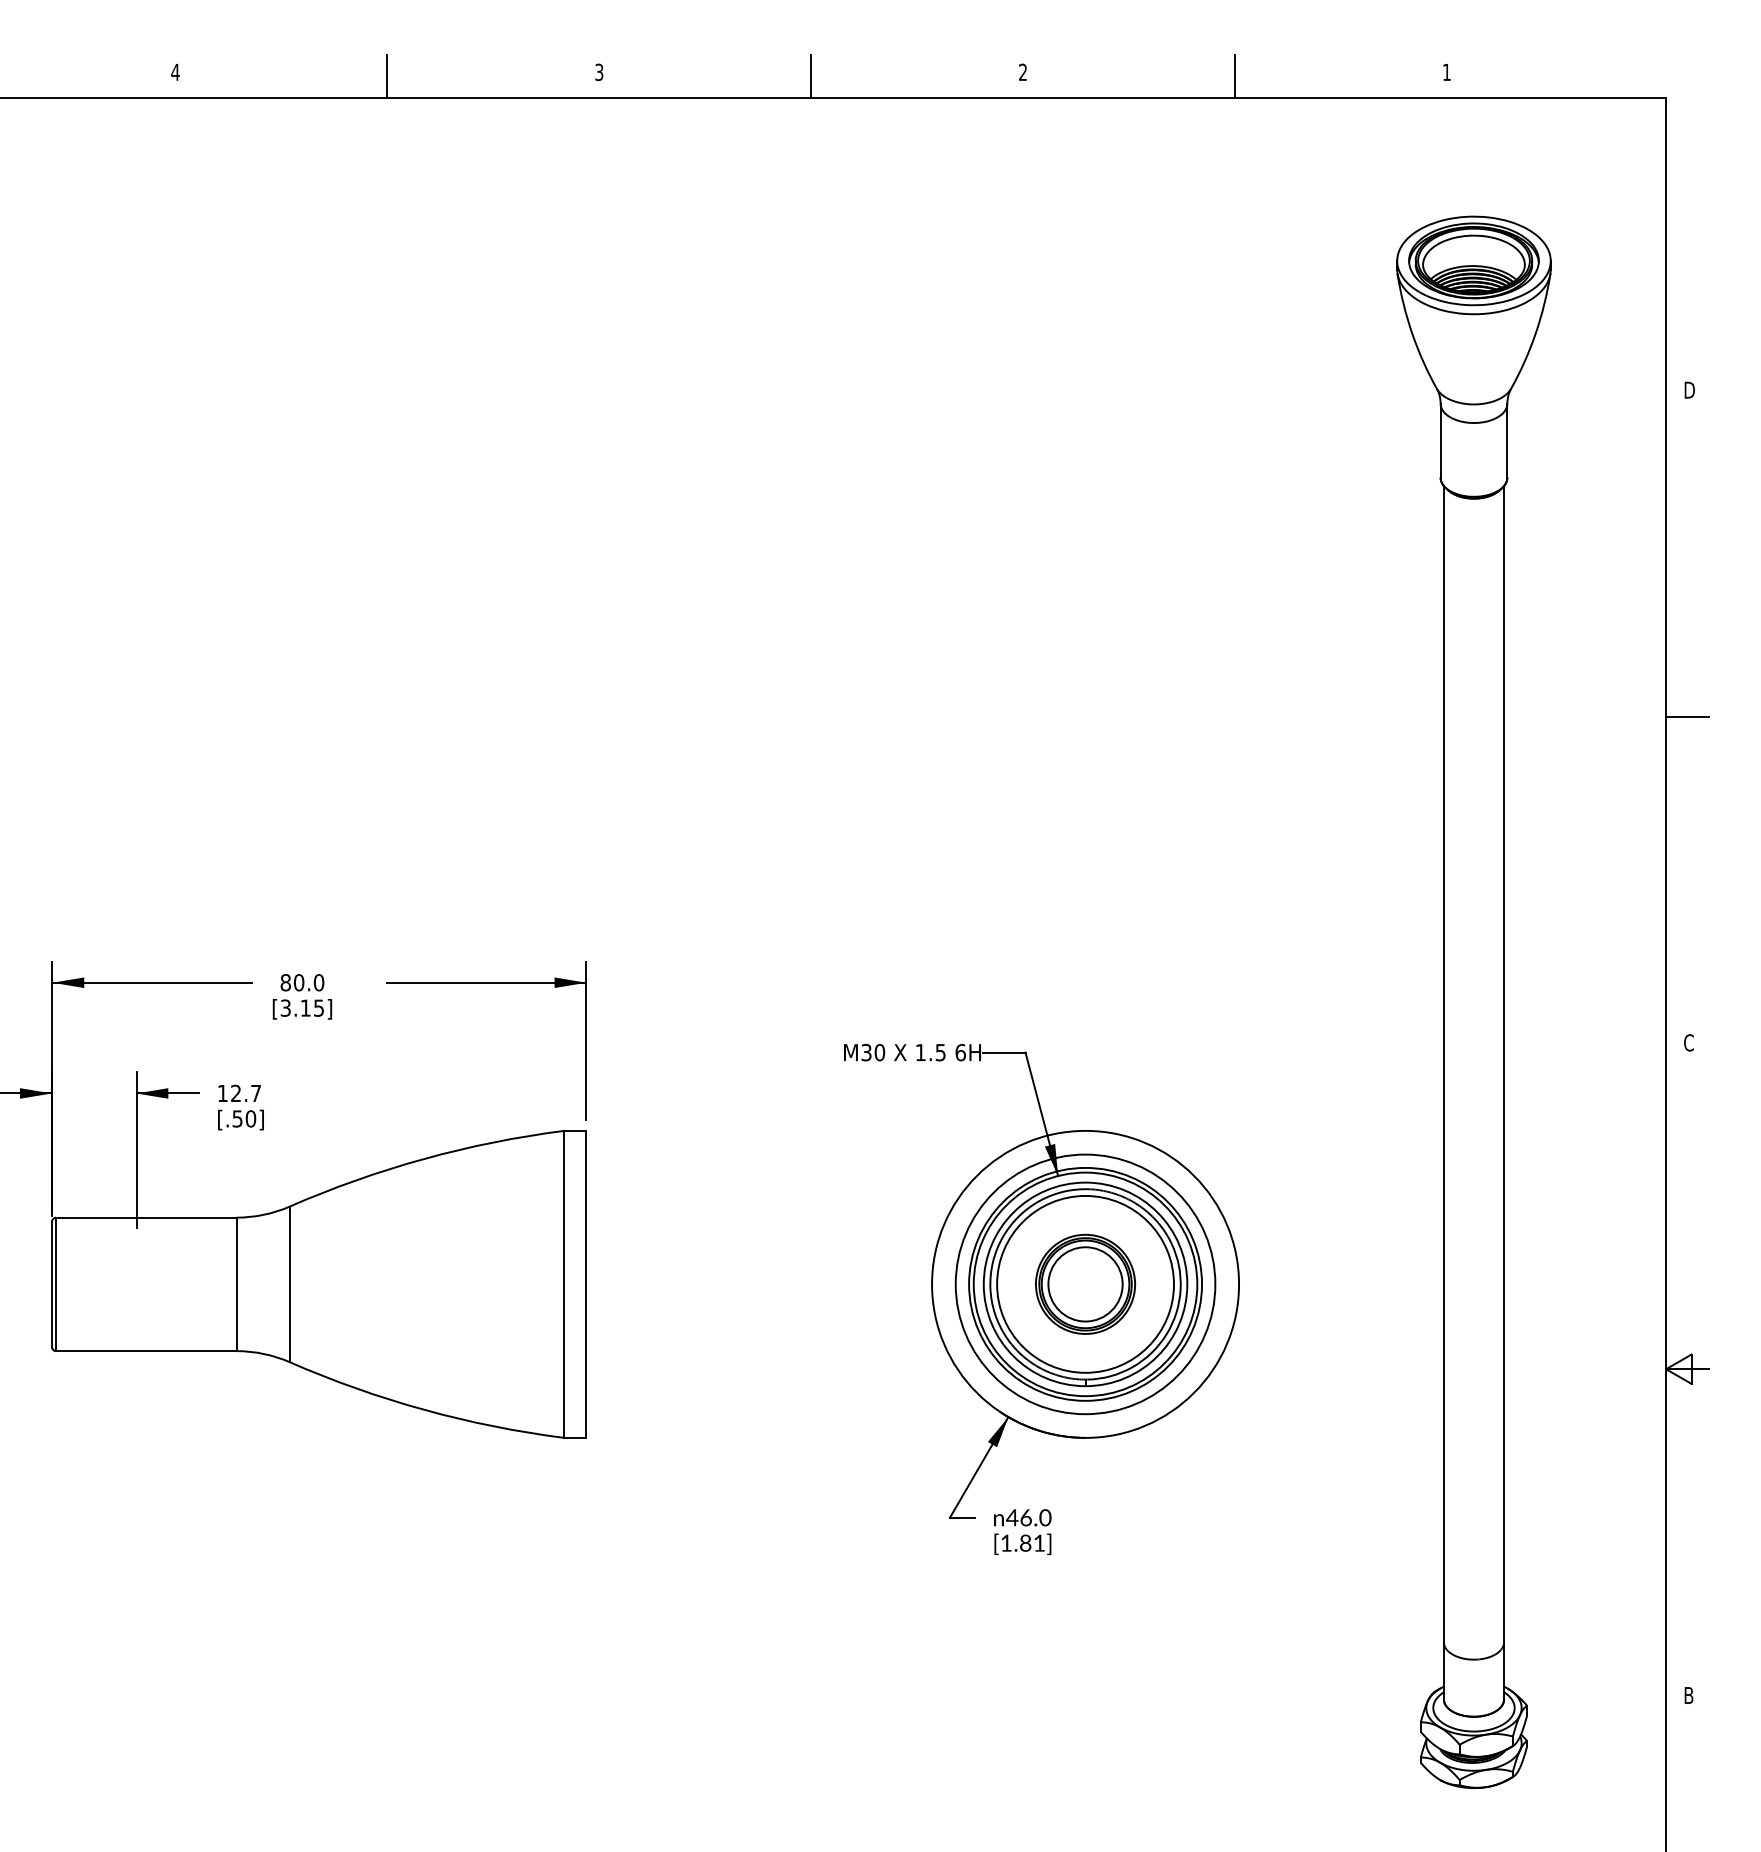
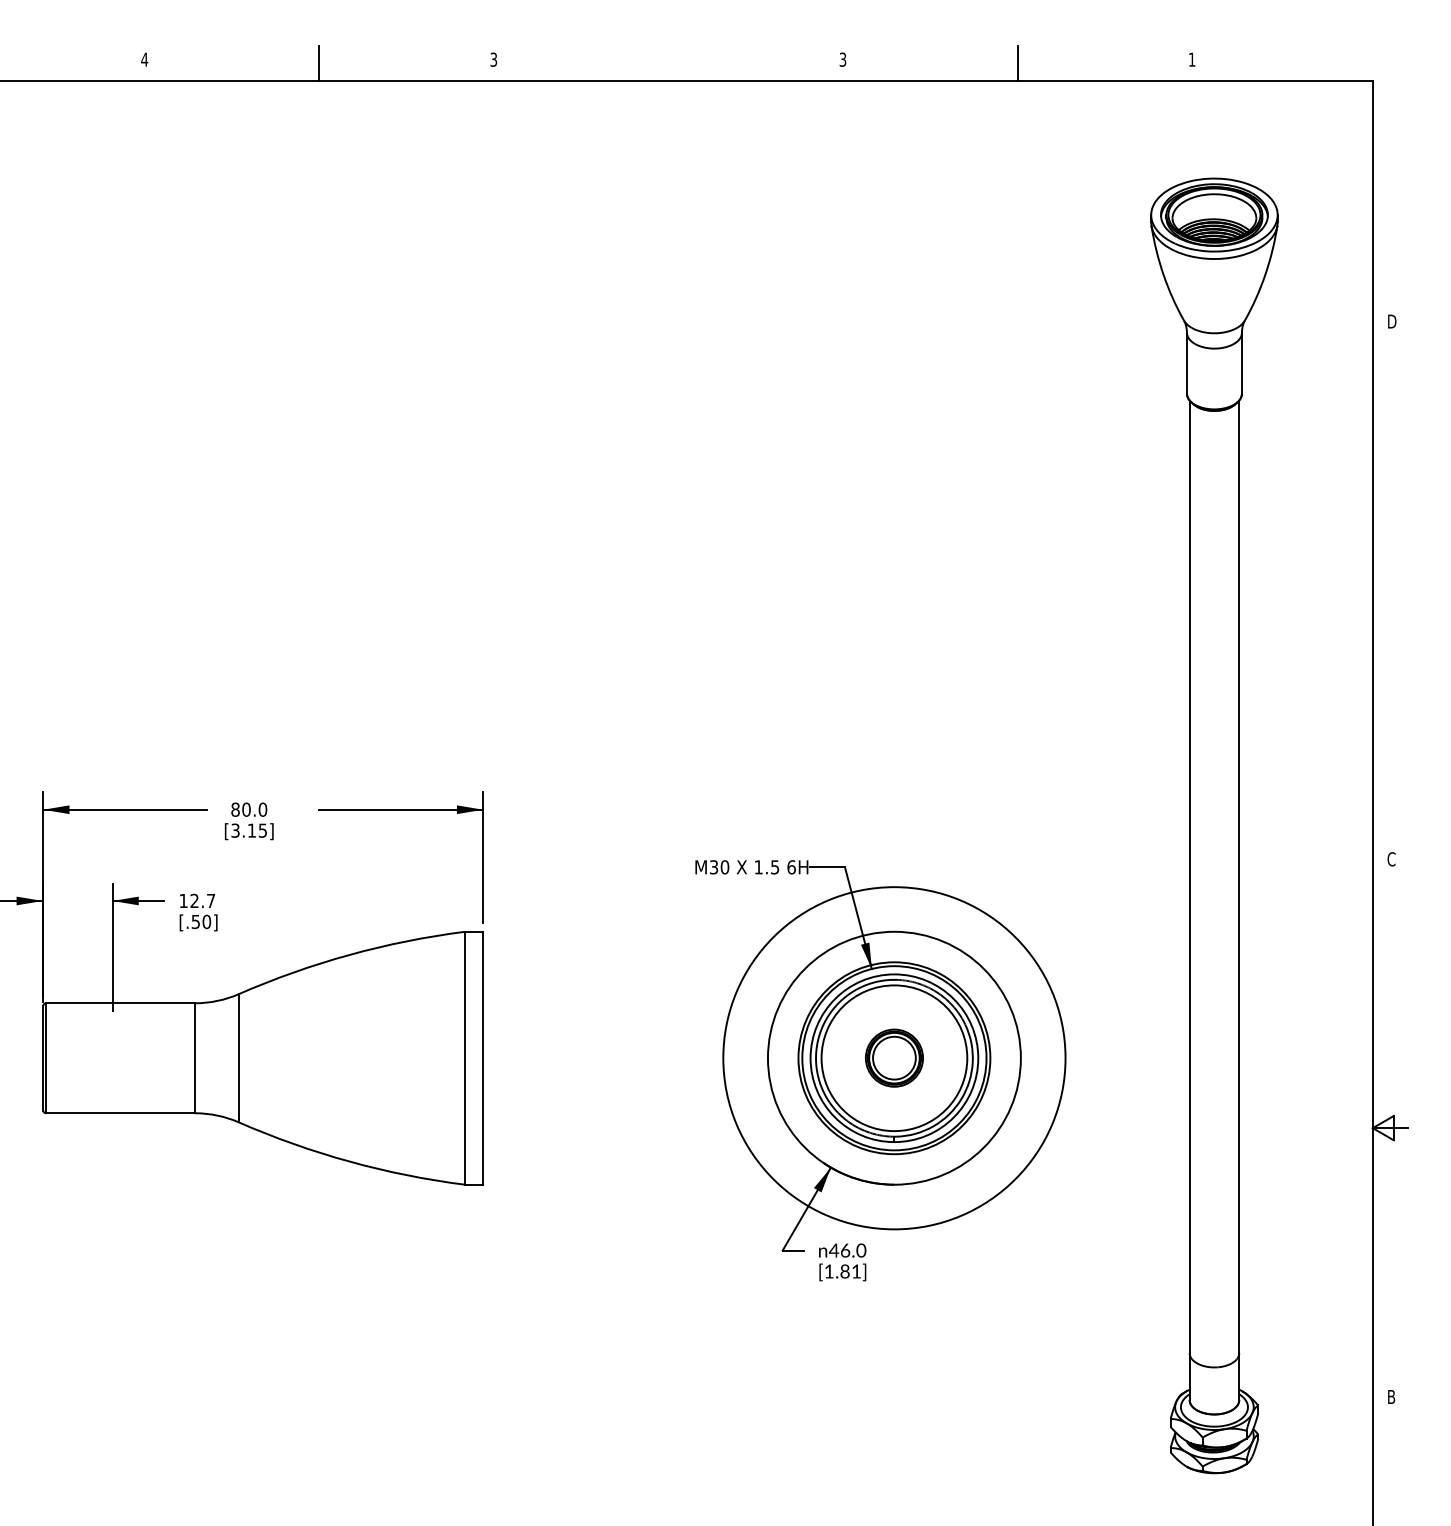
text: (1022, 72) -> (842, 59), 2 -> 3
line: (811, 75) -> (668, 62), removed
line: (1686, 716) -> (1389, 590), removed
part: (1085, 1283) -> (894, 1057), size x0.7
circle: (1085, 1284) -> (894, 1058), size x1.6

